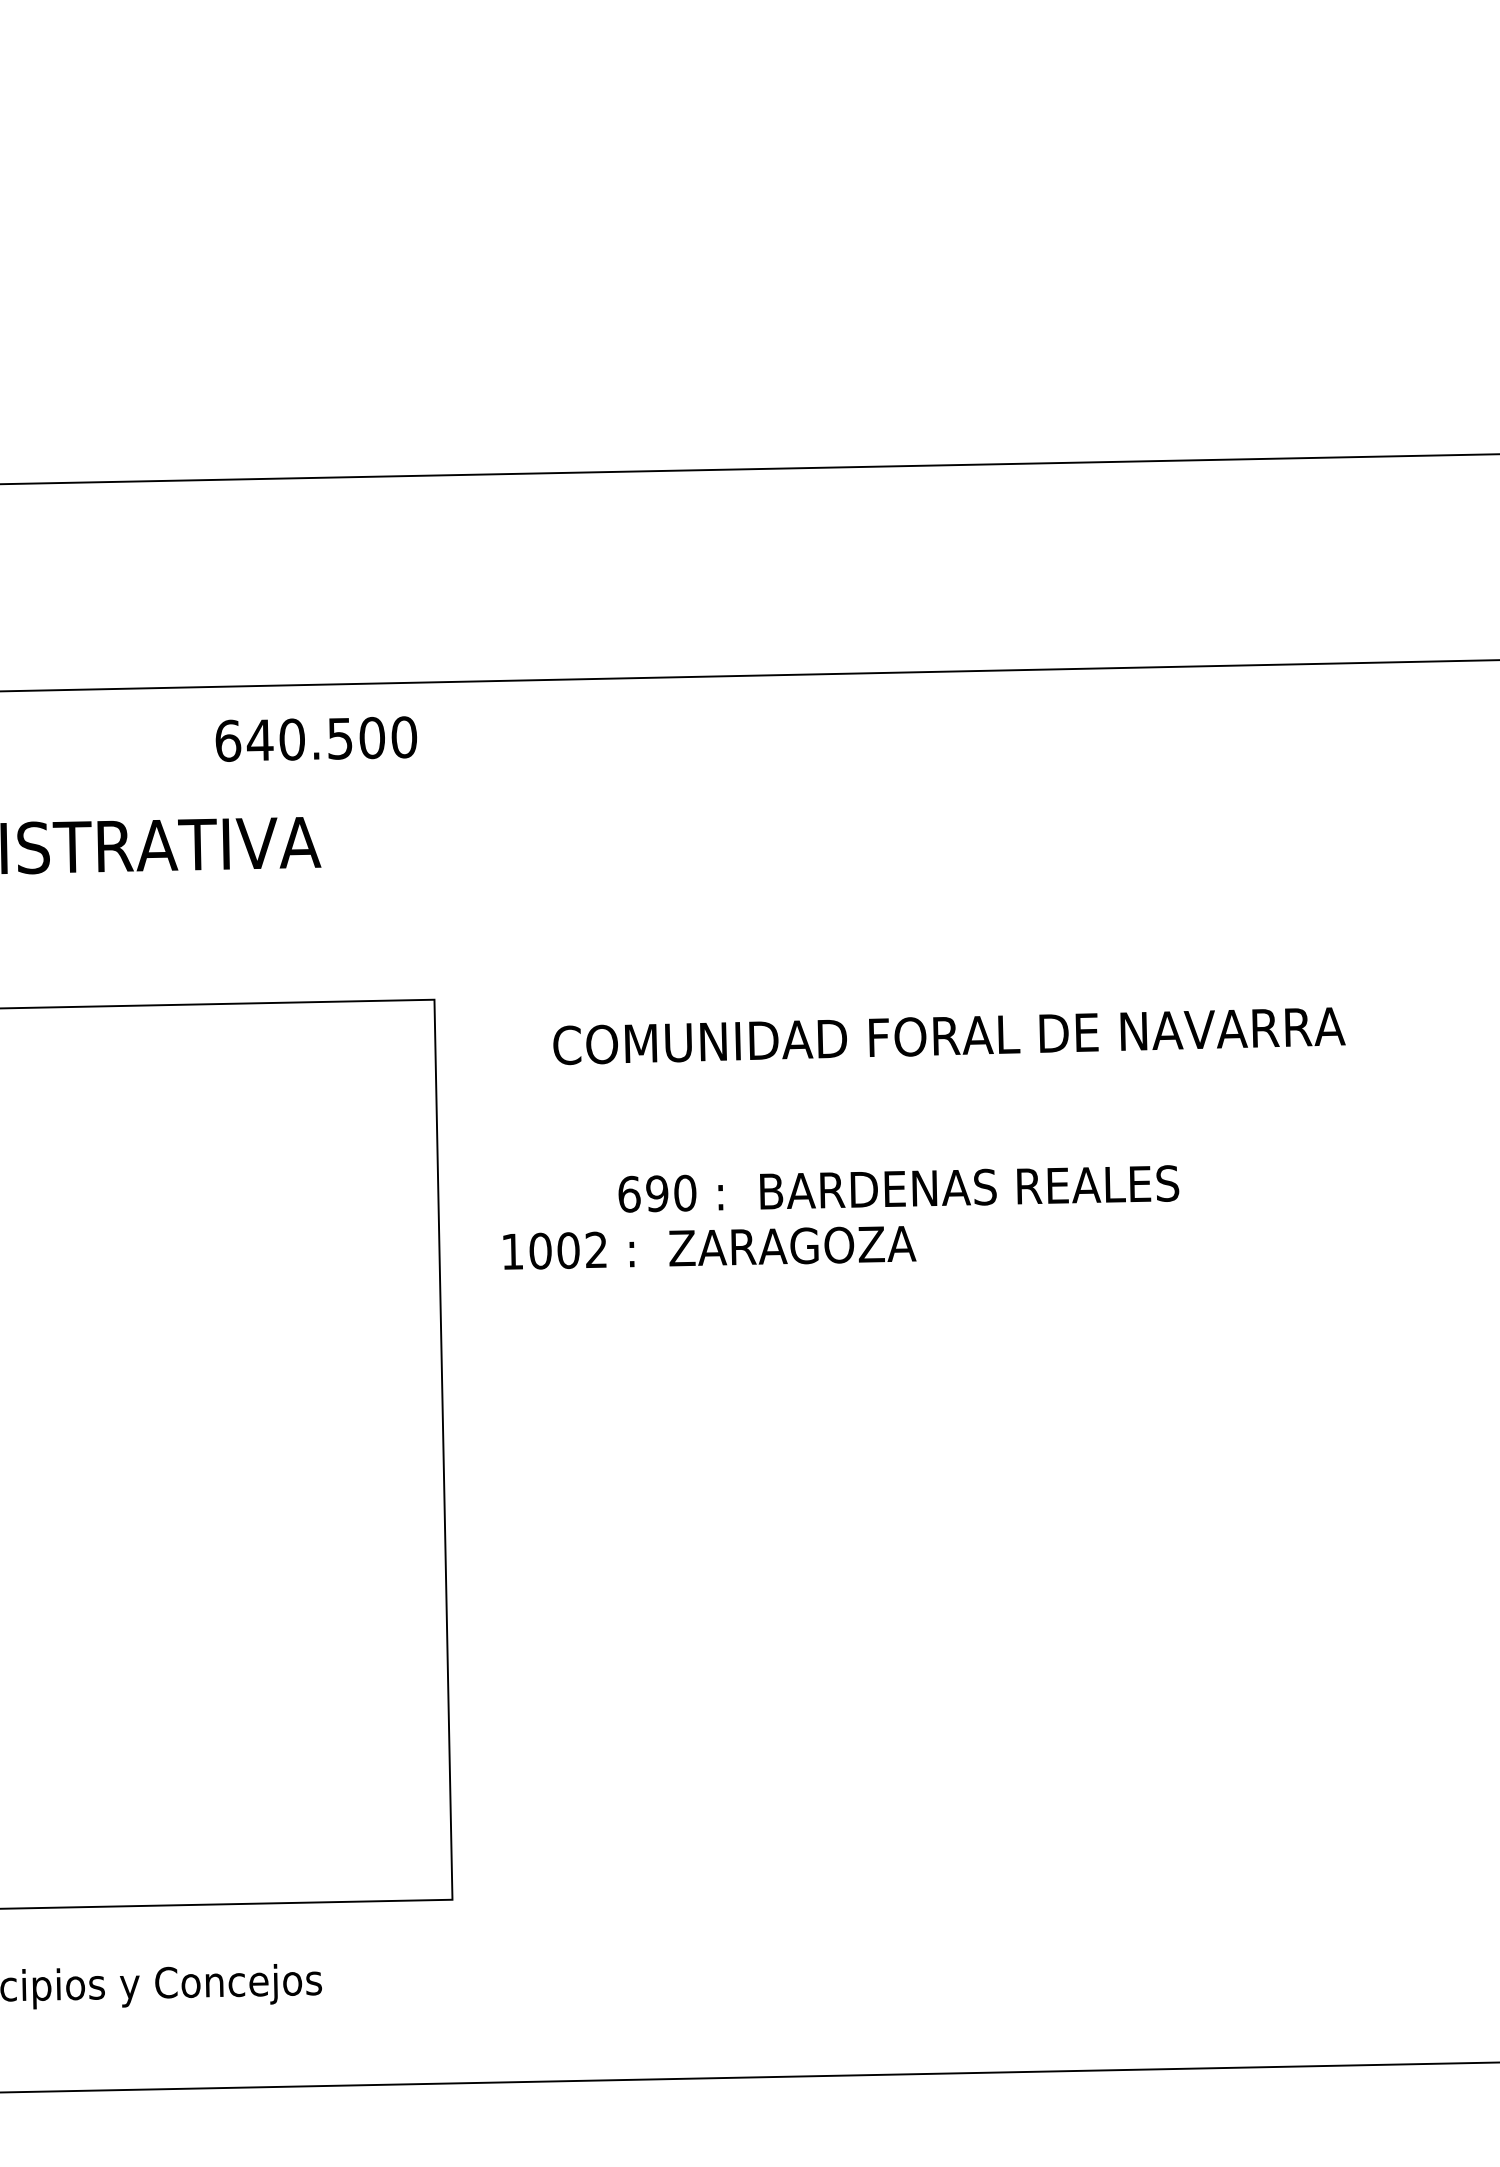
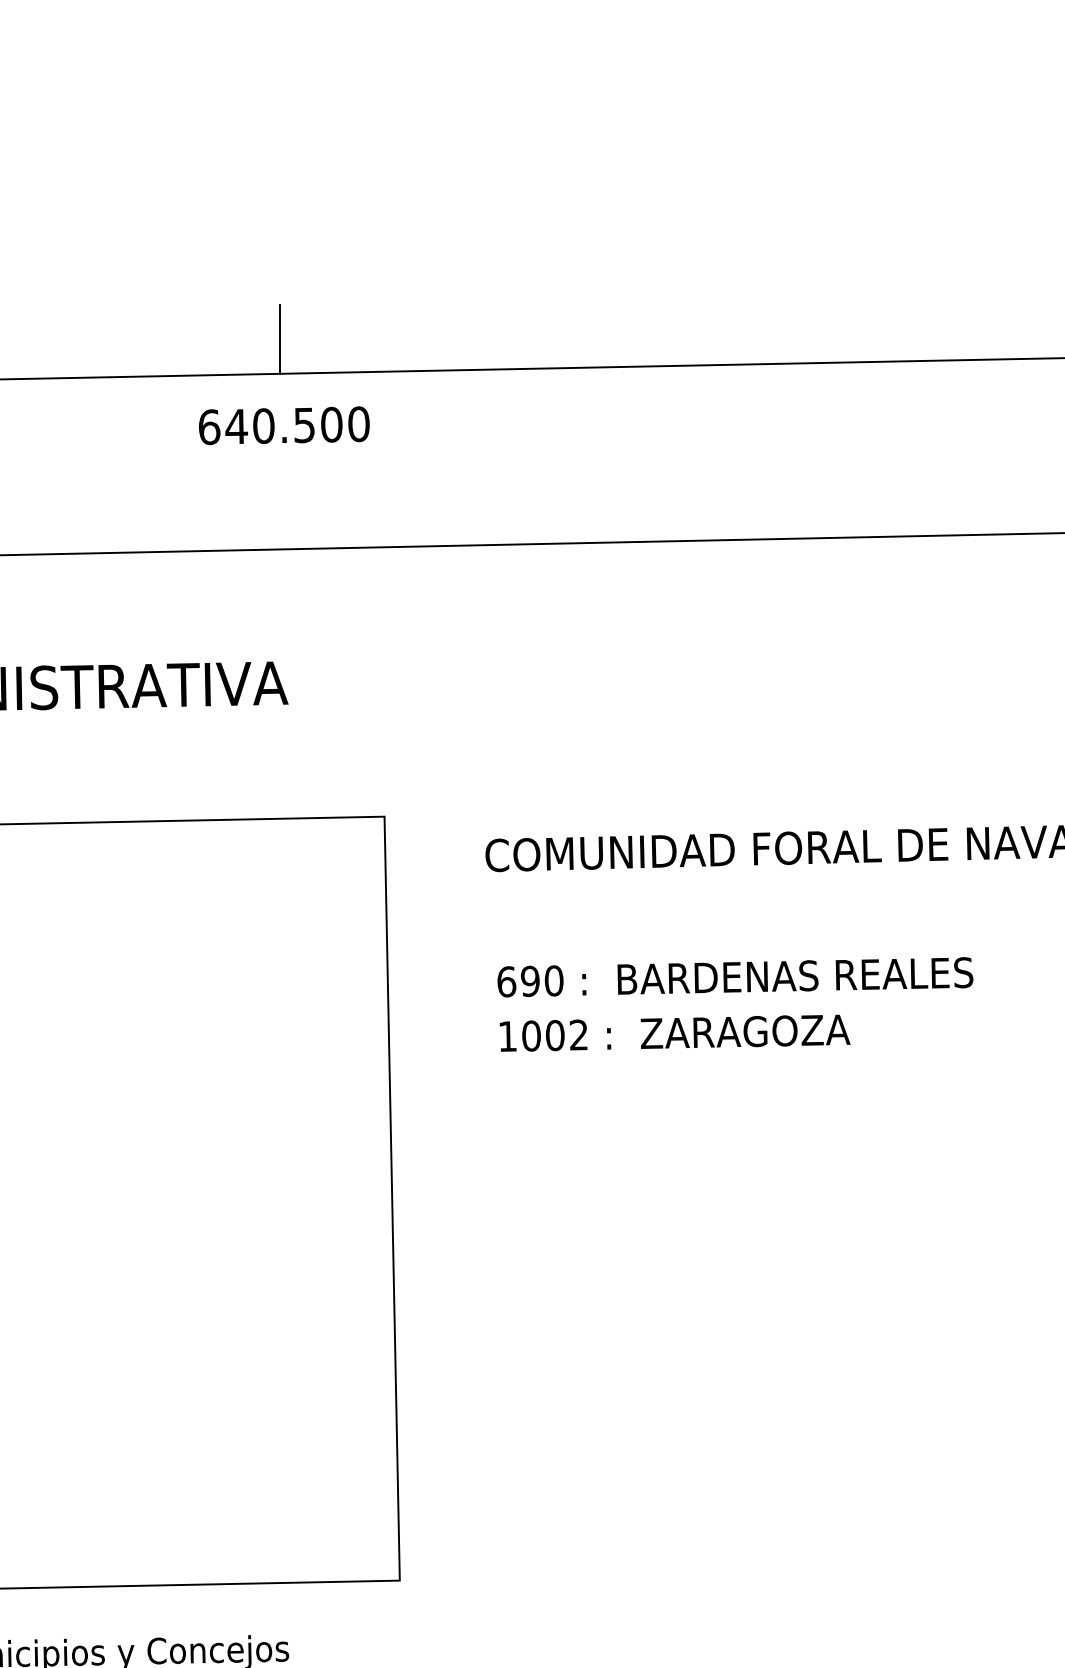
line: (311, 437) -> (280, 339), added
text: (315, 738) -> (283, 425), moved
text: (898, 1188) -> (735, 976), moved
text: (709, 1247) -> (674, 1032), moved

